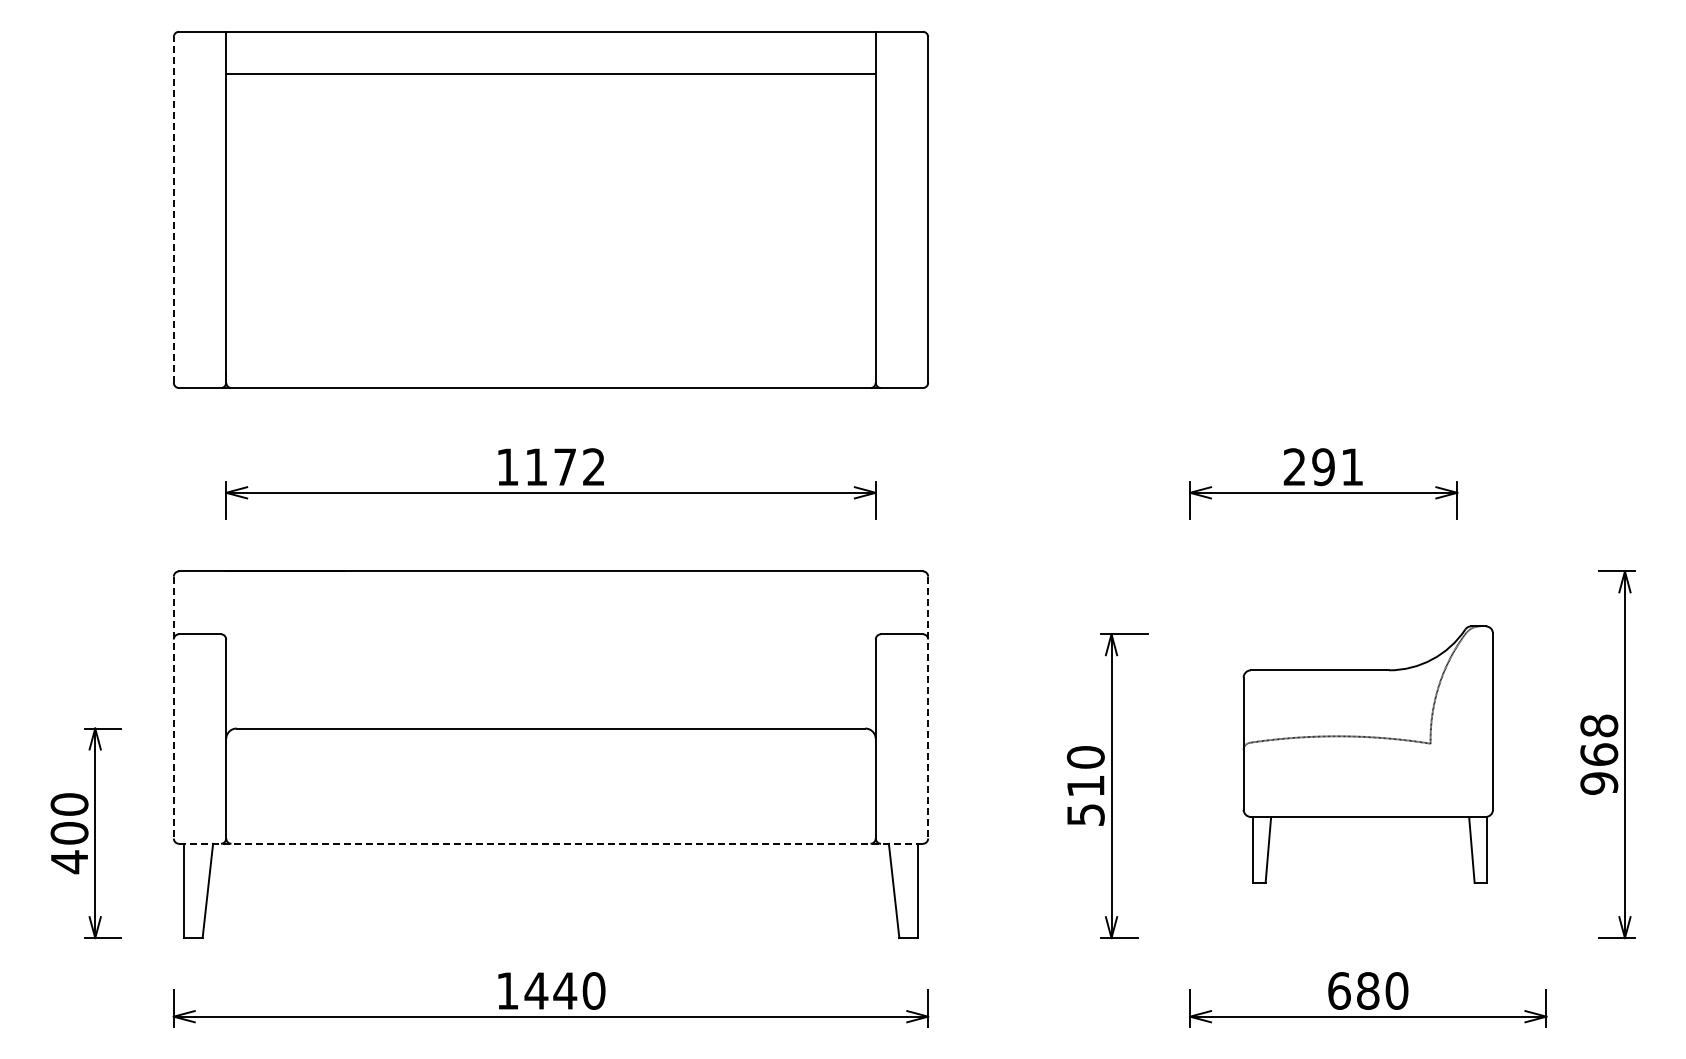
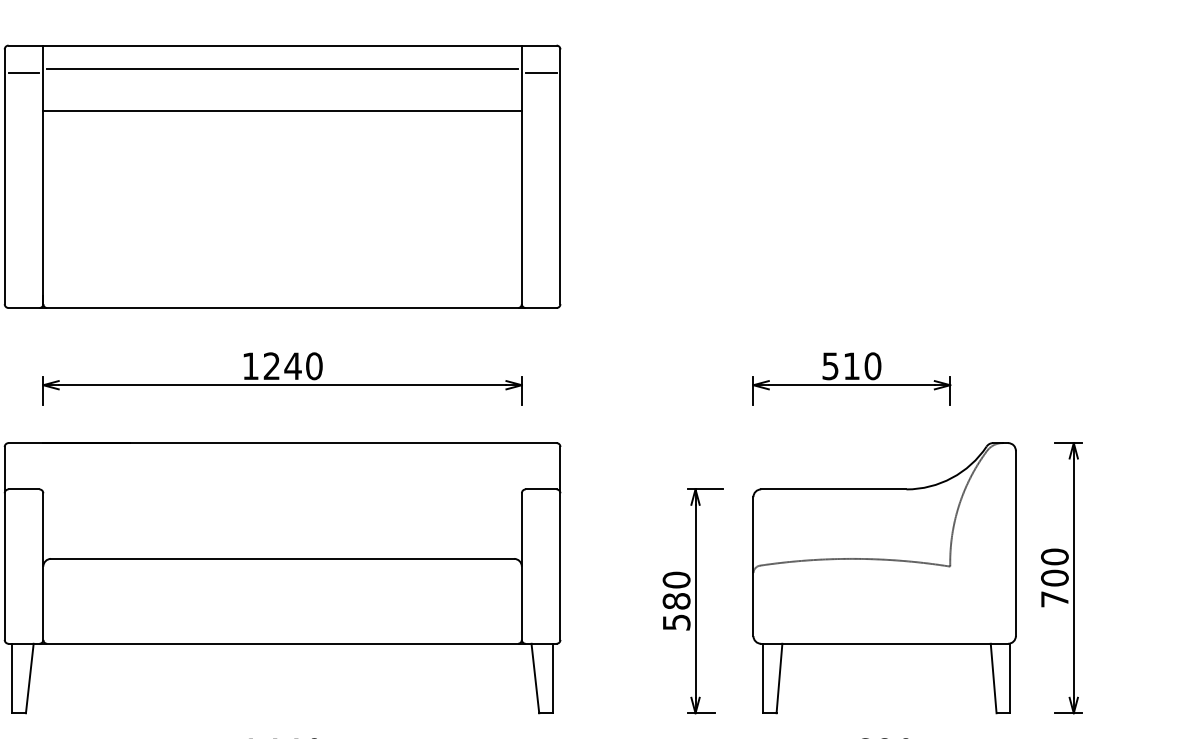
line: (550, 63) -> (282, 68), added
line: (199, 68) -> (23, 72), added
line: (901, 68) -> (540, 72), added
line: (550, 73) -> (282, 110), moved
line: (173, 209) -> (4, 176), dashed -> solid
text: (565, 467) -> (293, 366), 1172 -> 1240
text: (1323, 467) -> (851, 366), 291 -> 510
line: (173, 707) -> (4, 543), dashed -> solid
line: (928, 707) -> (560, 543), dashed -> solid
part: (1368, 754) -> (884, 577), size x1.43
text: (1599, 754) -> (1055, 577), 968 -> 700
text: (1085, 785) -> (676, 600), 510 -> 580
line: (551, 843) -> (282, 643), dashed -> solid

